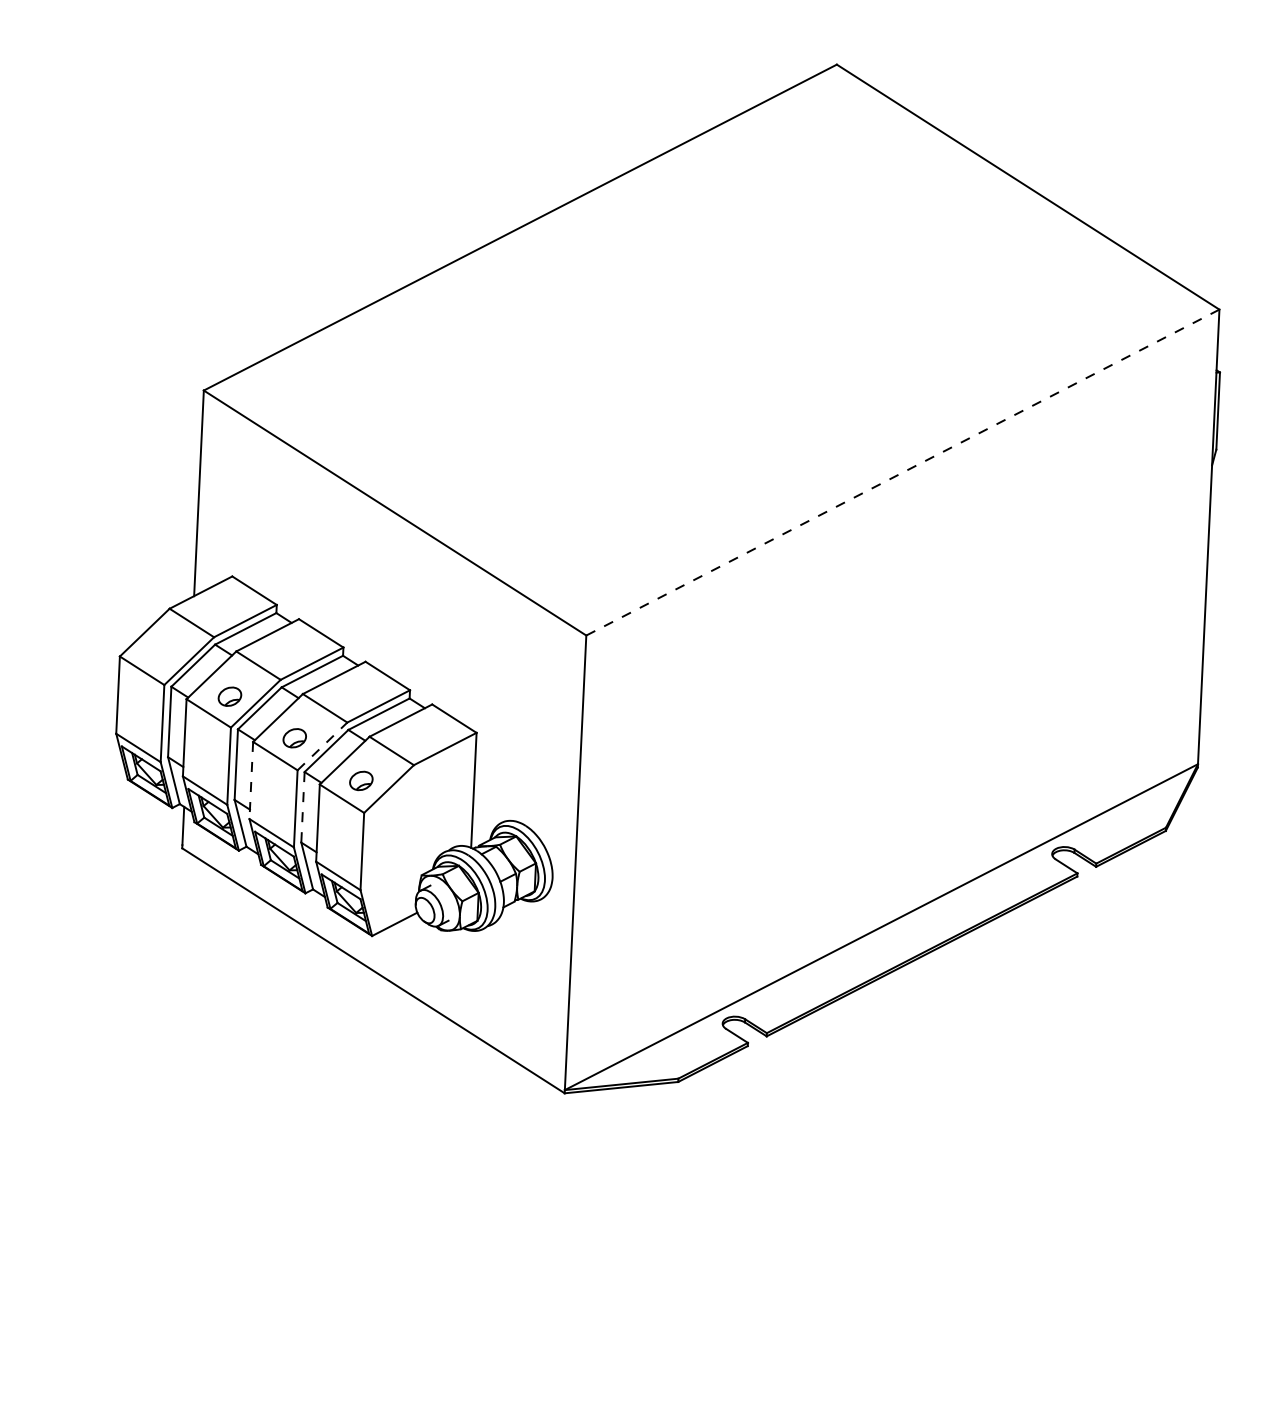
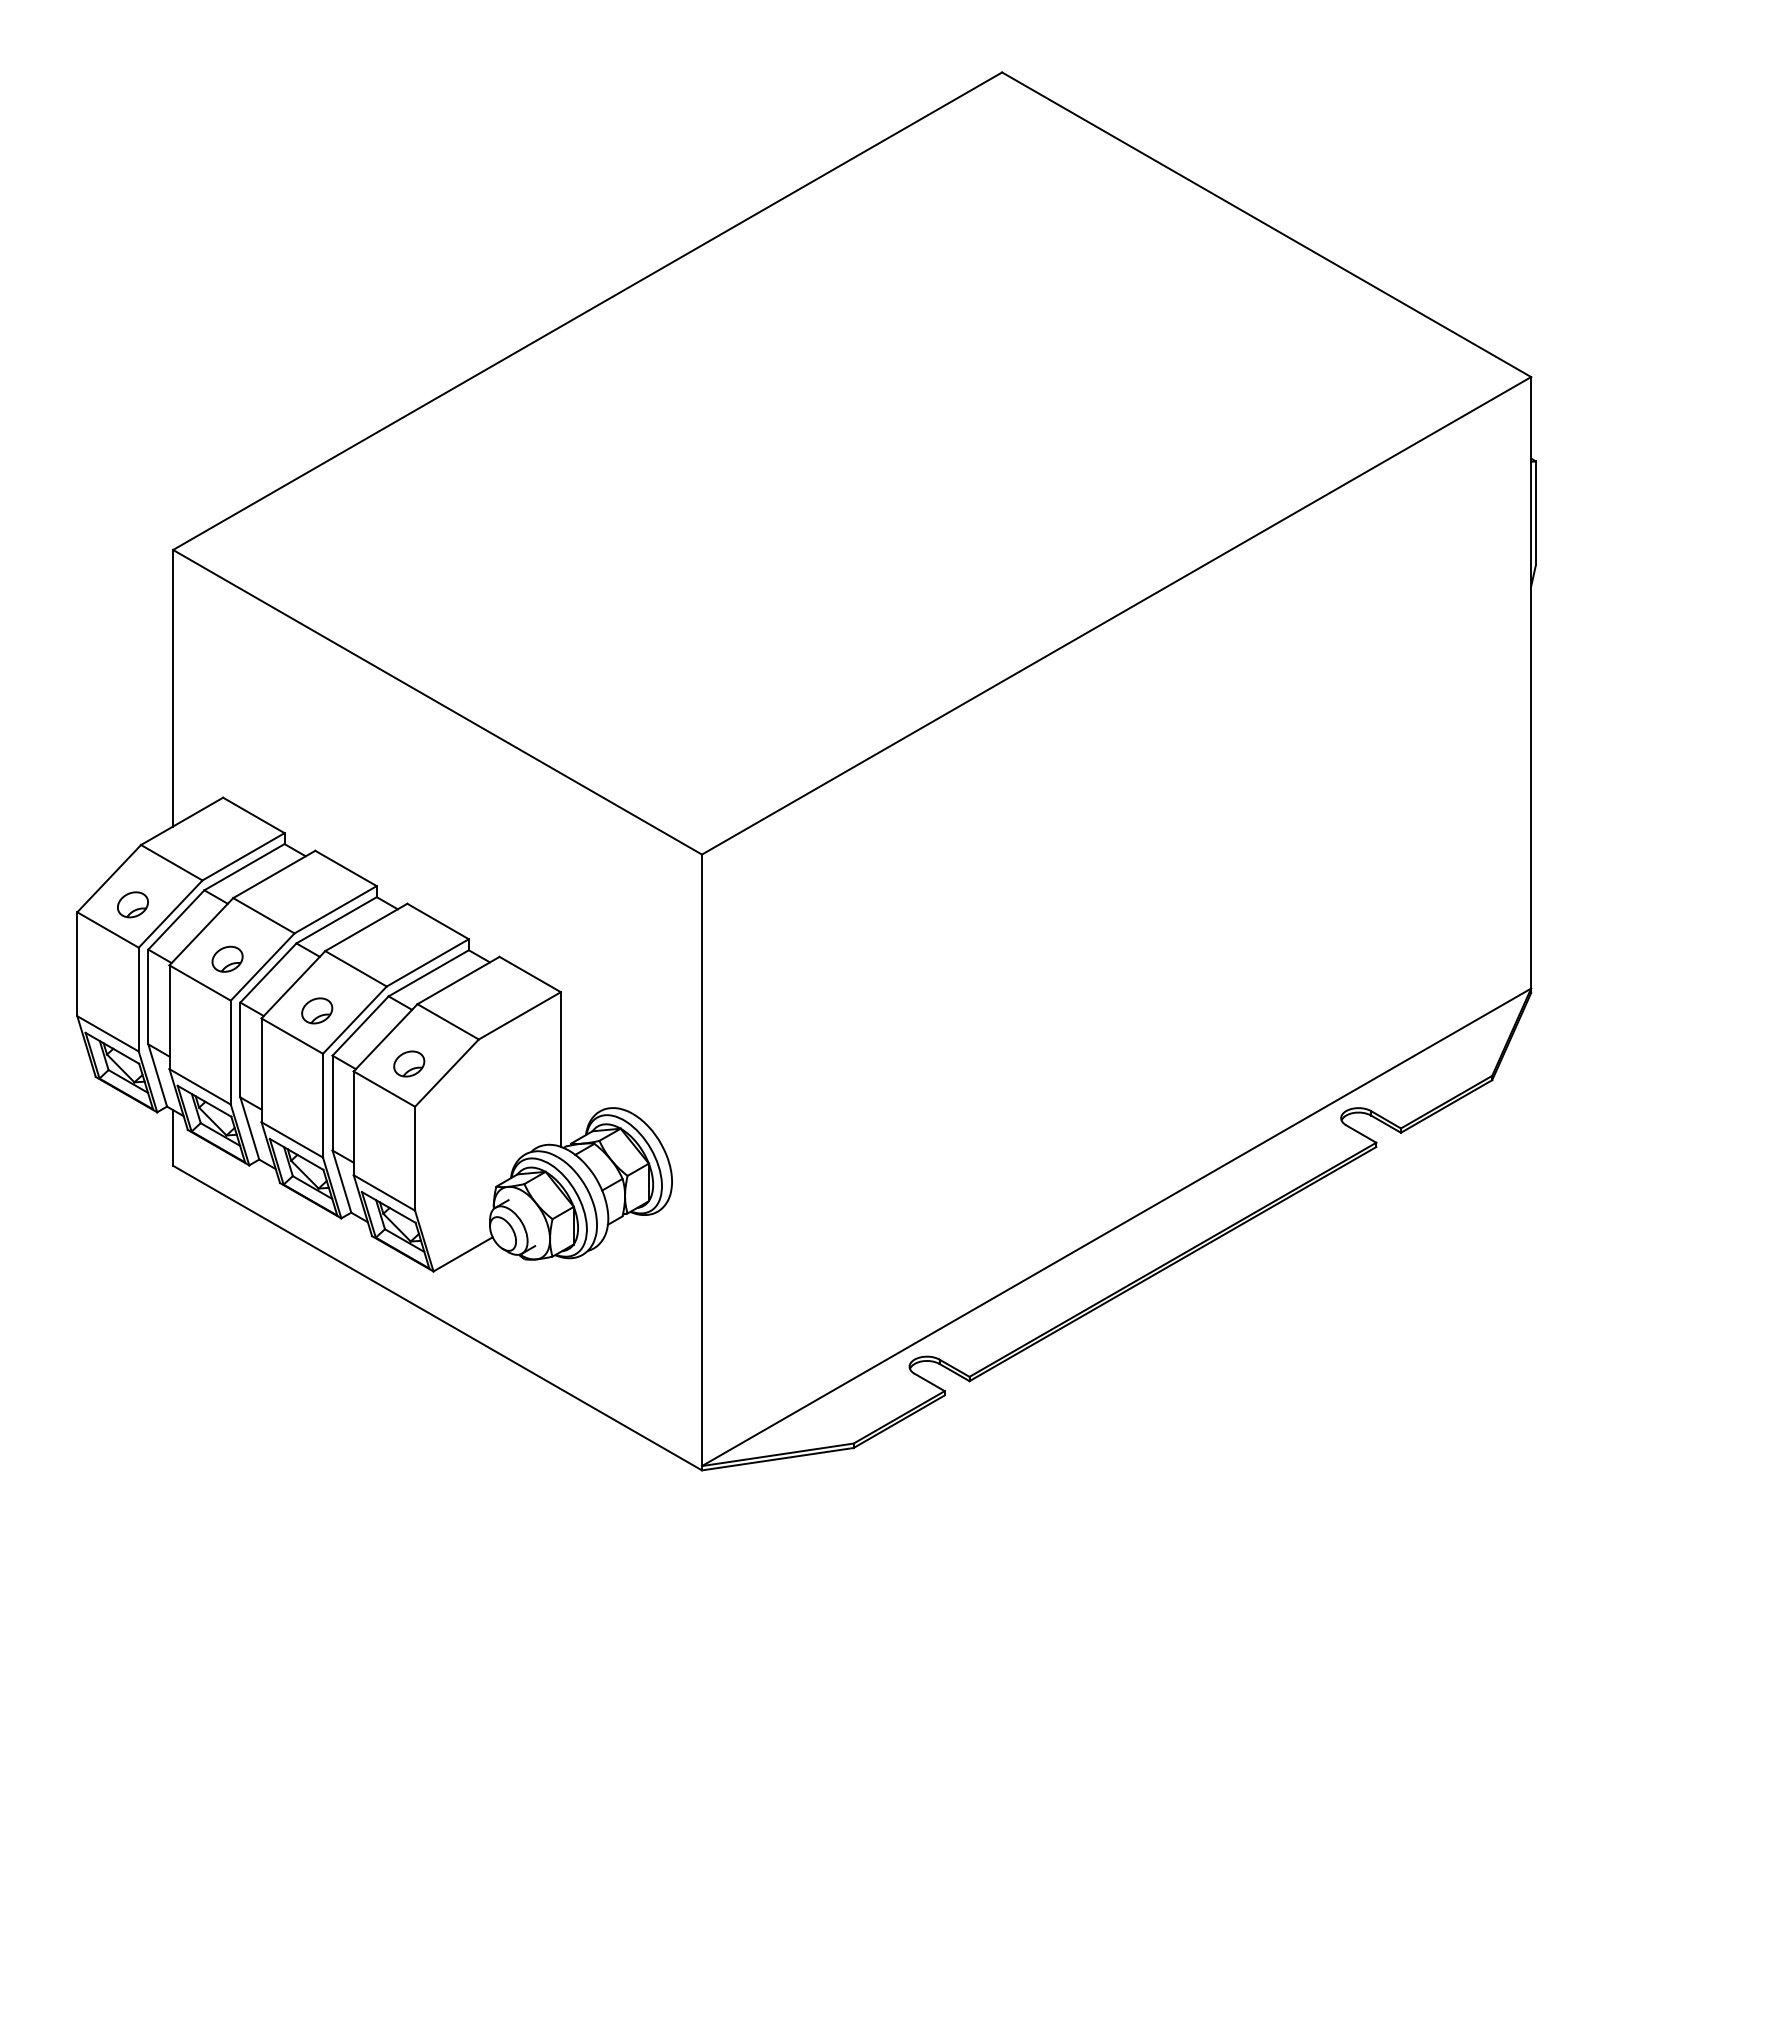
line: (903, 472) -> (1117, 615), dashed -> solid
part: (161, 652) -> (132, 904), added
line: (322, 745) -> (355, 1019), dashed -> solid
line: (251, 780) -> (261, 1070), dashed -> solid
line: (302, 807) -> (332, 1103), dashed -> solid

